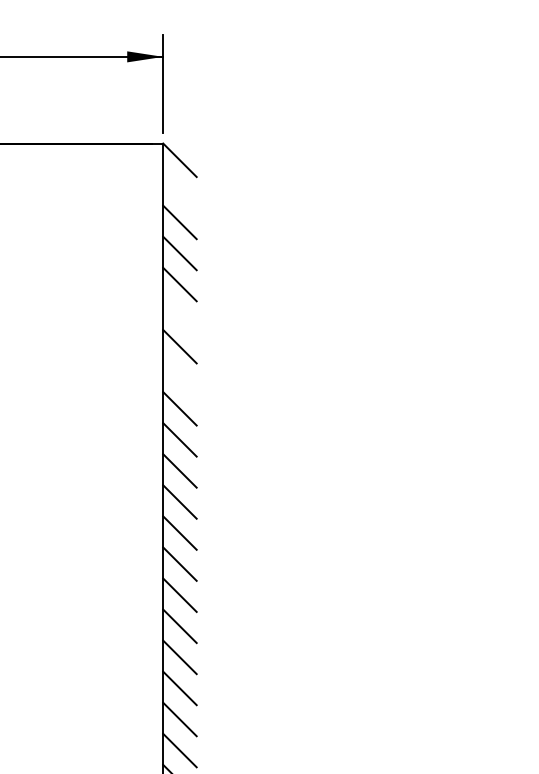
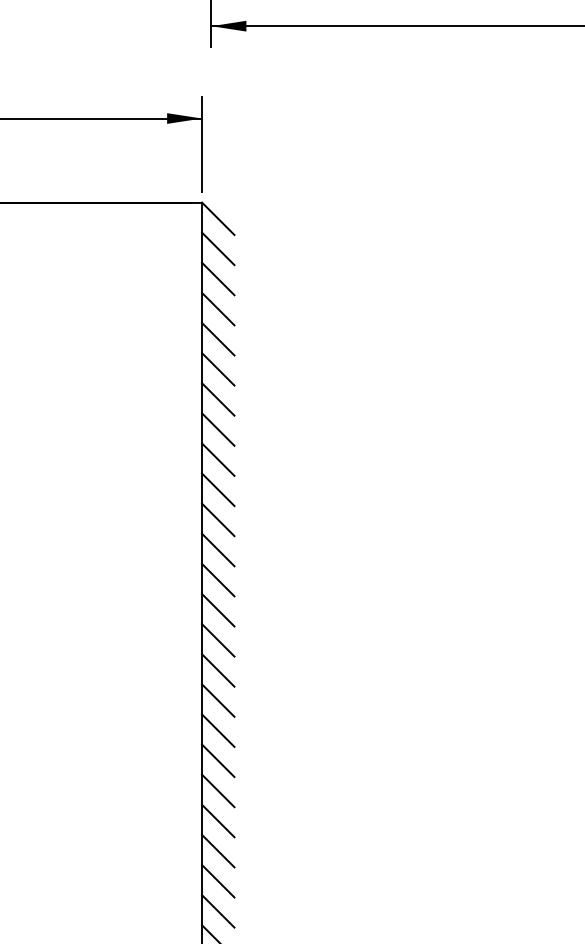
line: (180, 190) -> (218, 248), added
line: (180, 315) -> (218, 369), added
line: (180, 377) -> (218, 429), added

